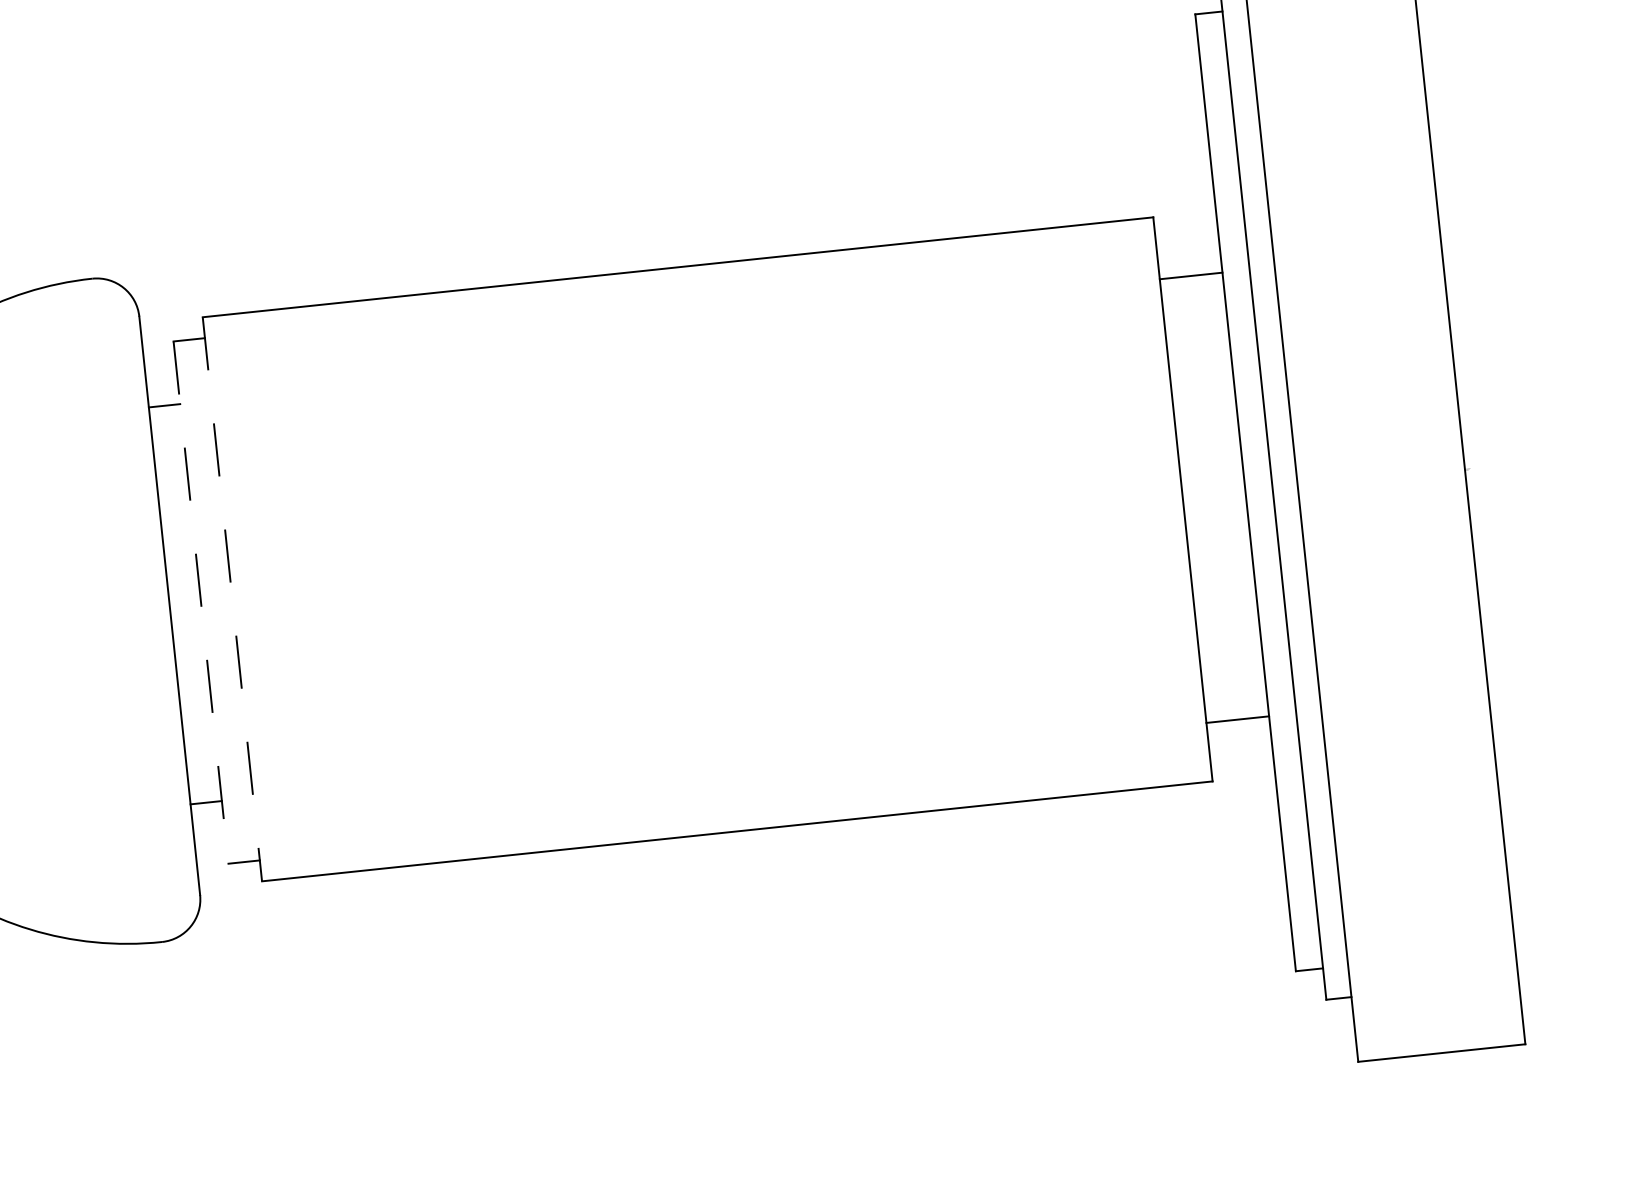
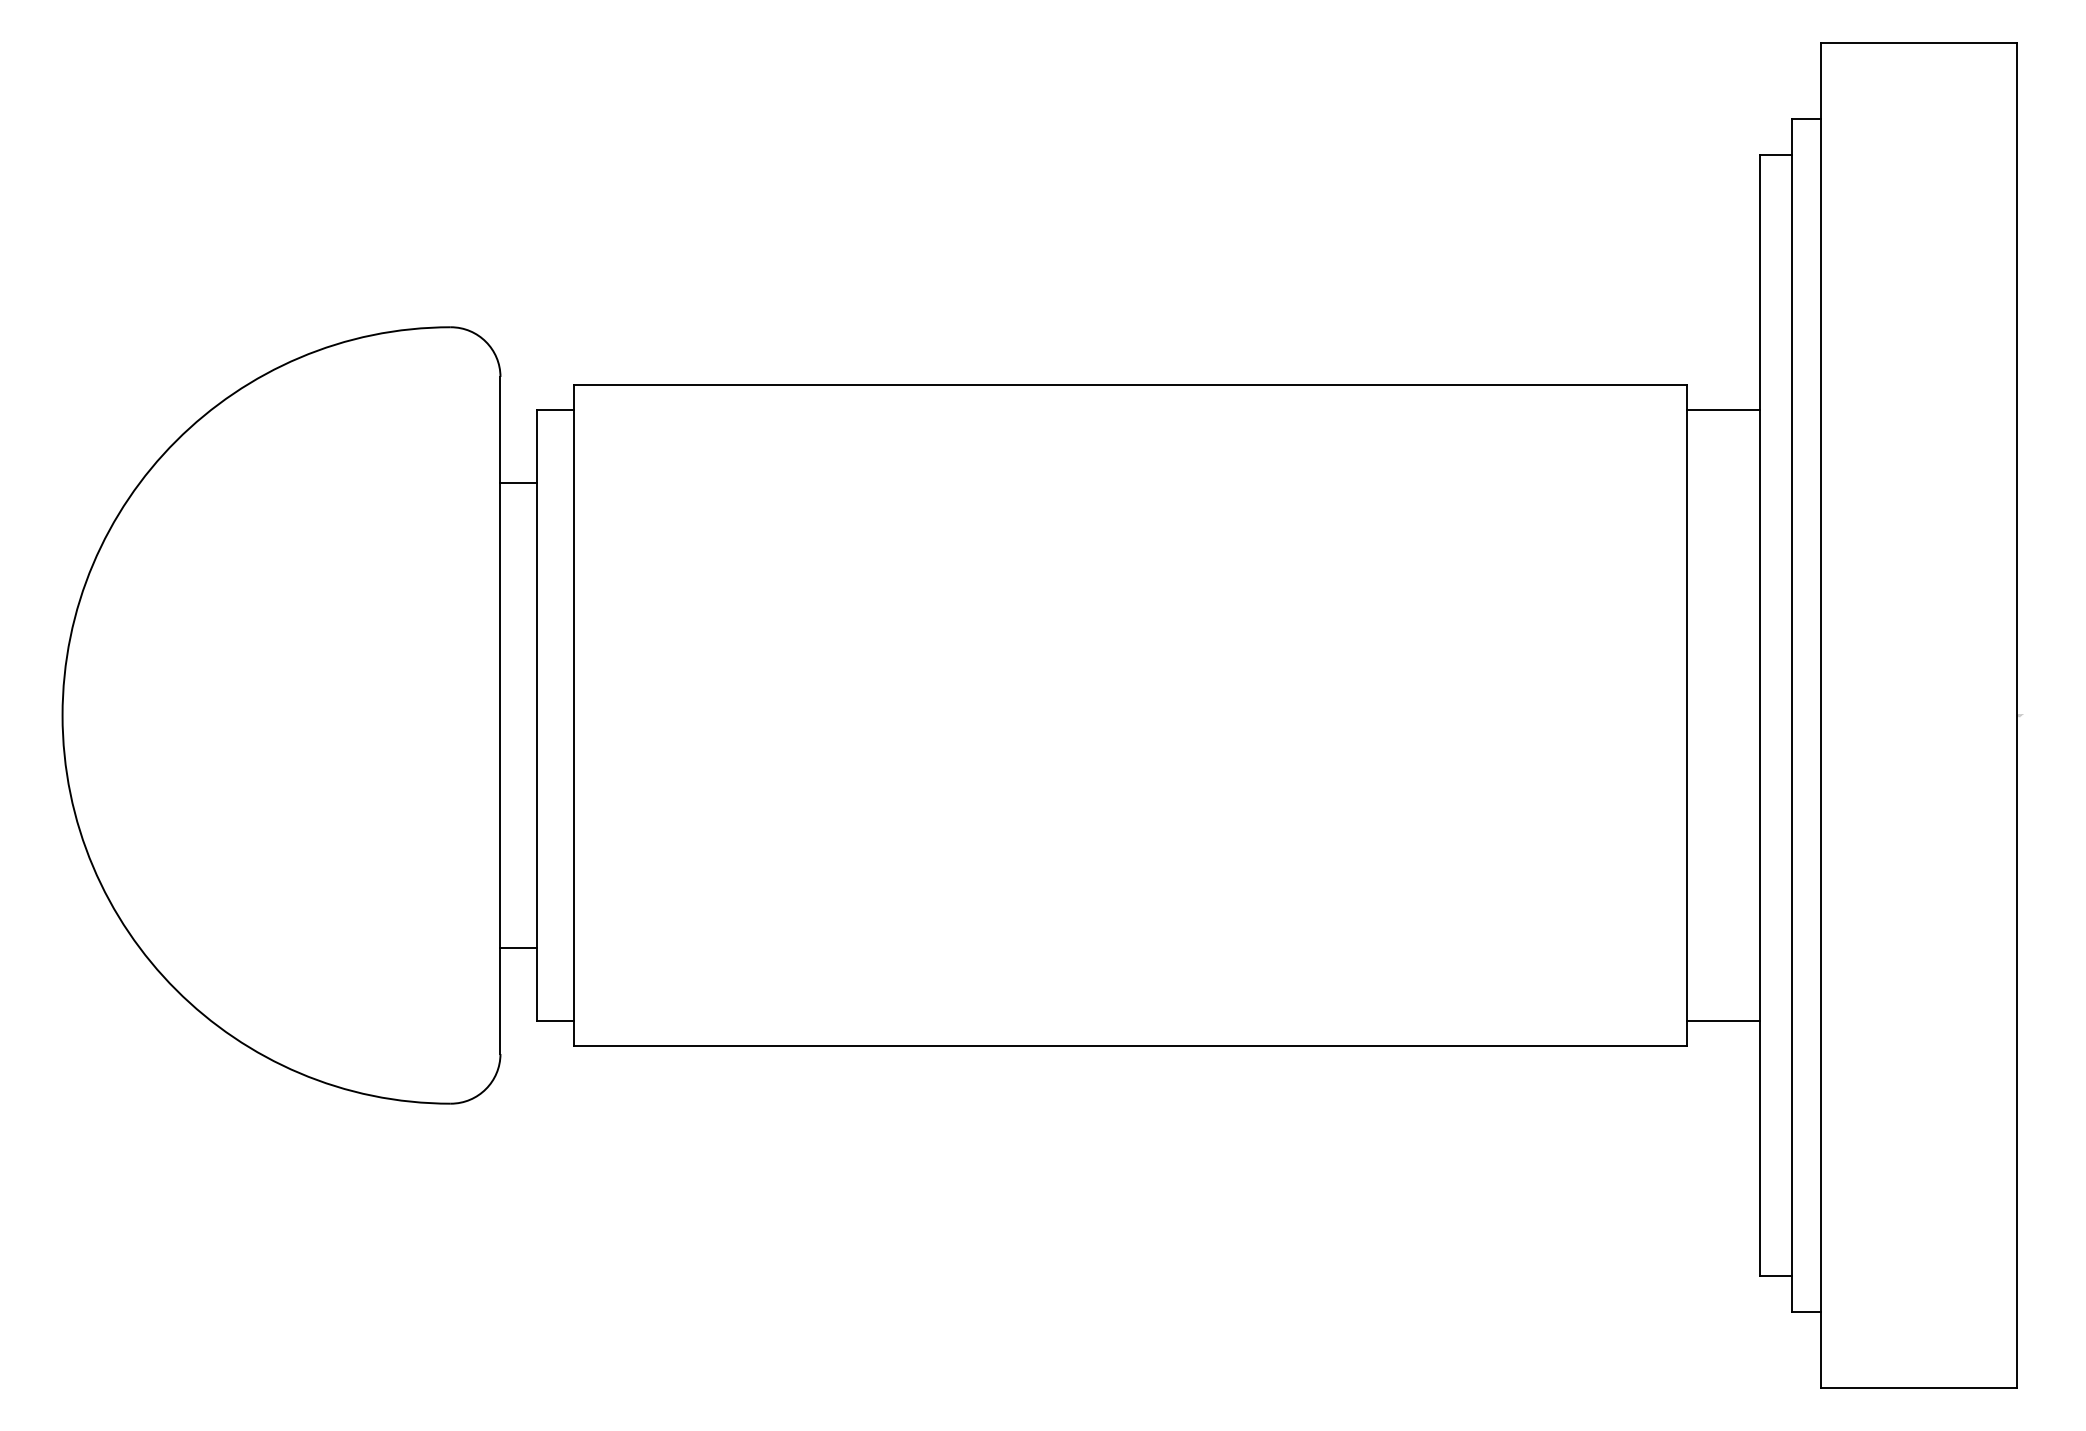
line: (1190, 275) -> (1722, 409), moved
line: (232, 599) -> (573, 715), dashed -> solid
line: (201, 602) -> (537, 715), dashed -> solid
line: (1237, 720) -> (1722, 1021), moved

